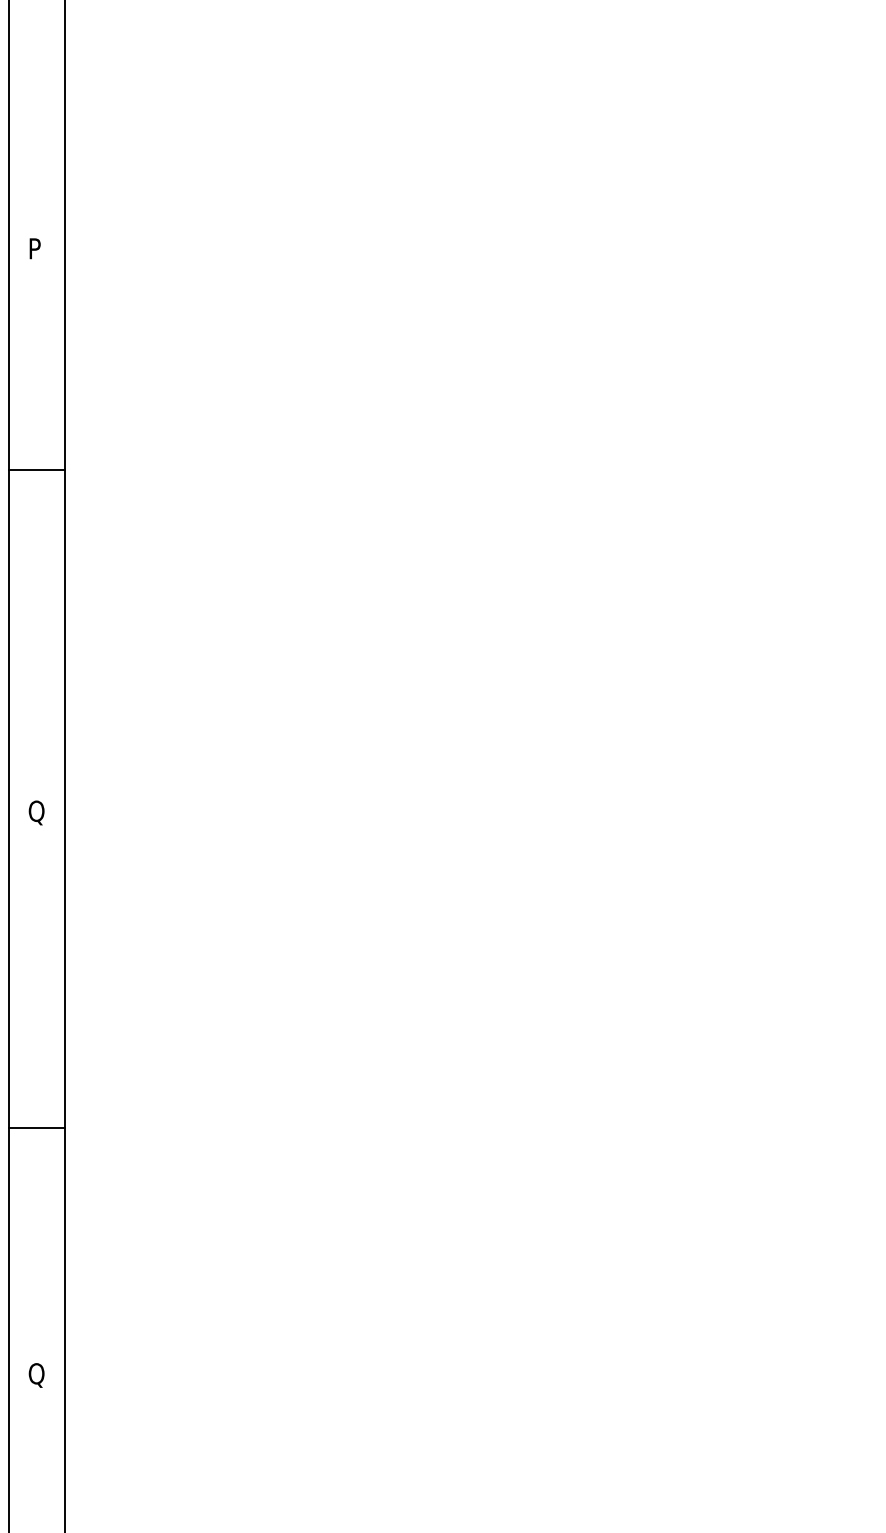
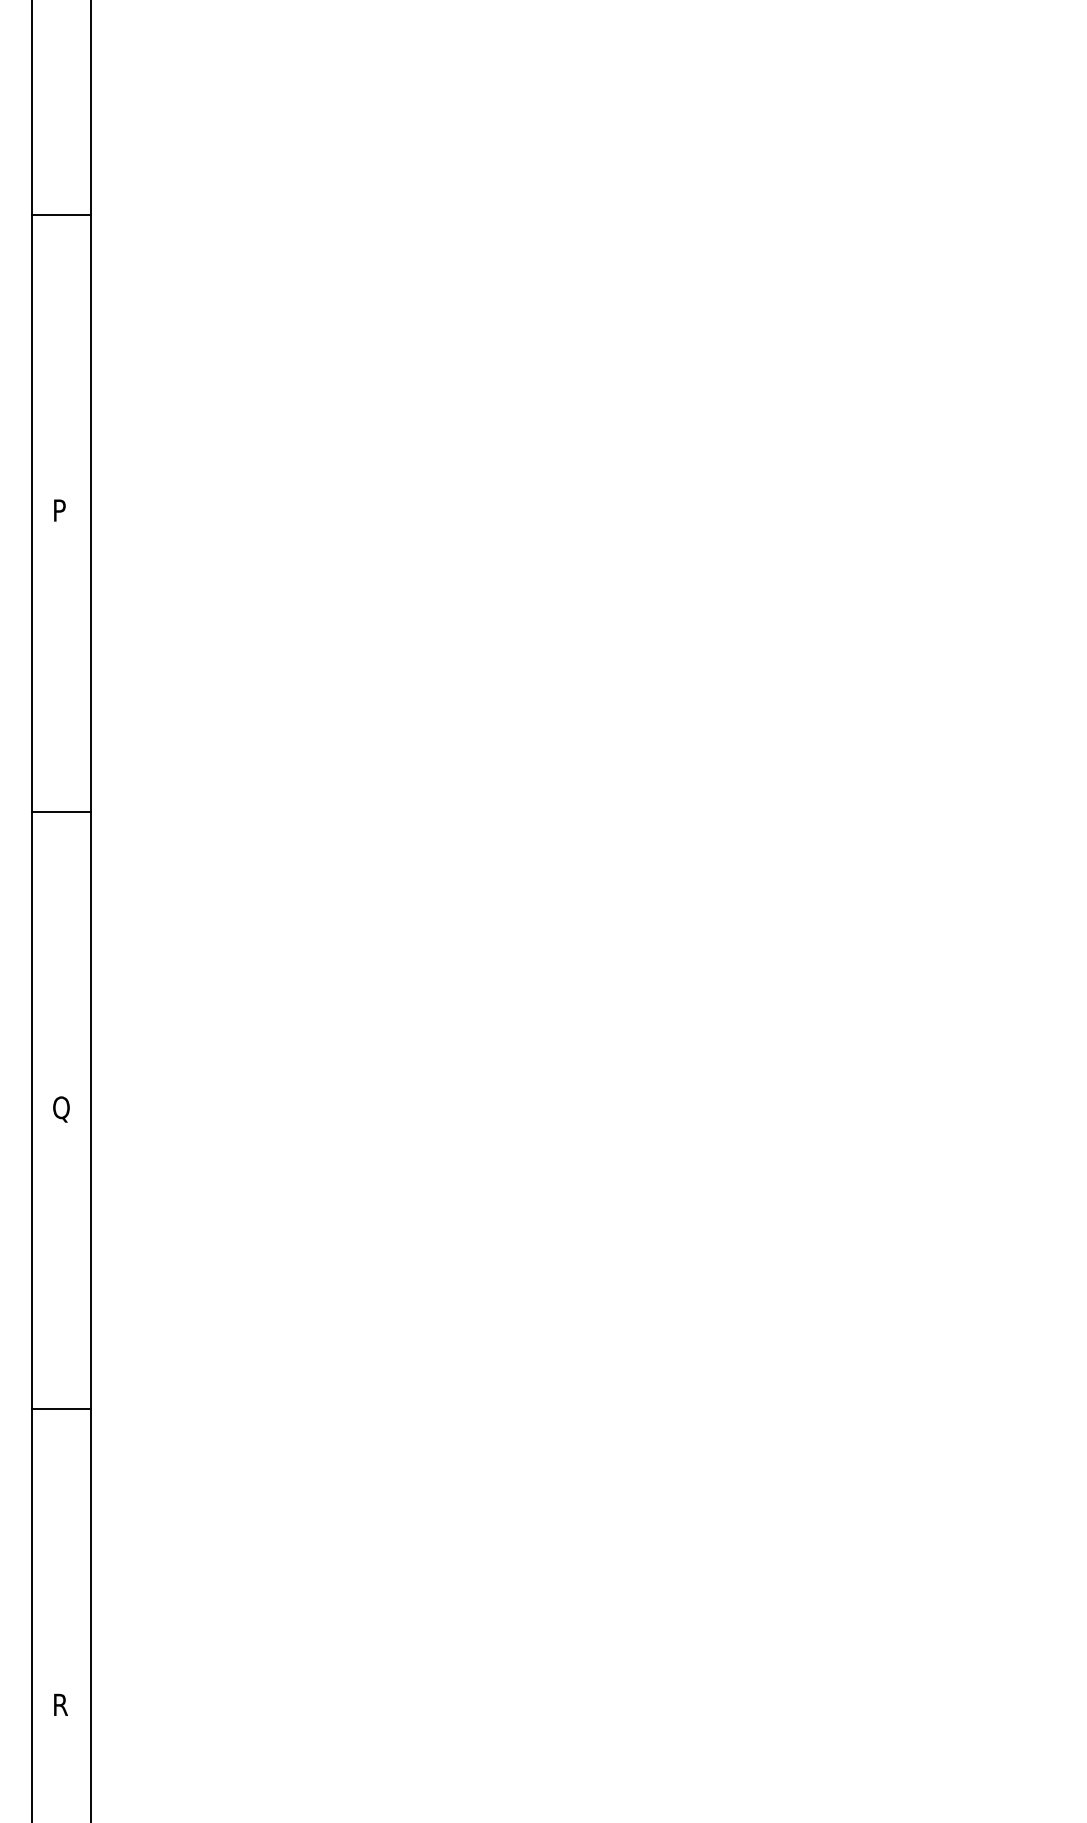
line: (36, 470) -> (61, 811), moved
line: (36, 1127) -> (61, 1408), moved
text: (36, 1375) -> (61, 1706), Q -> R

